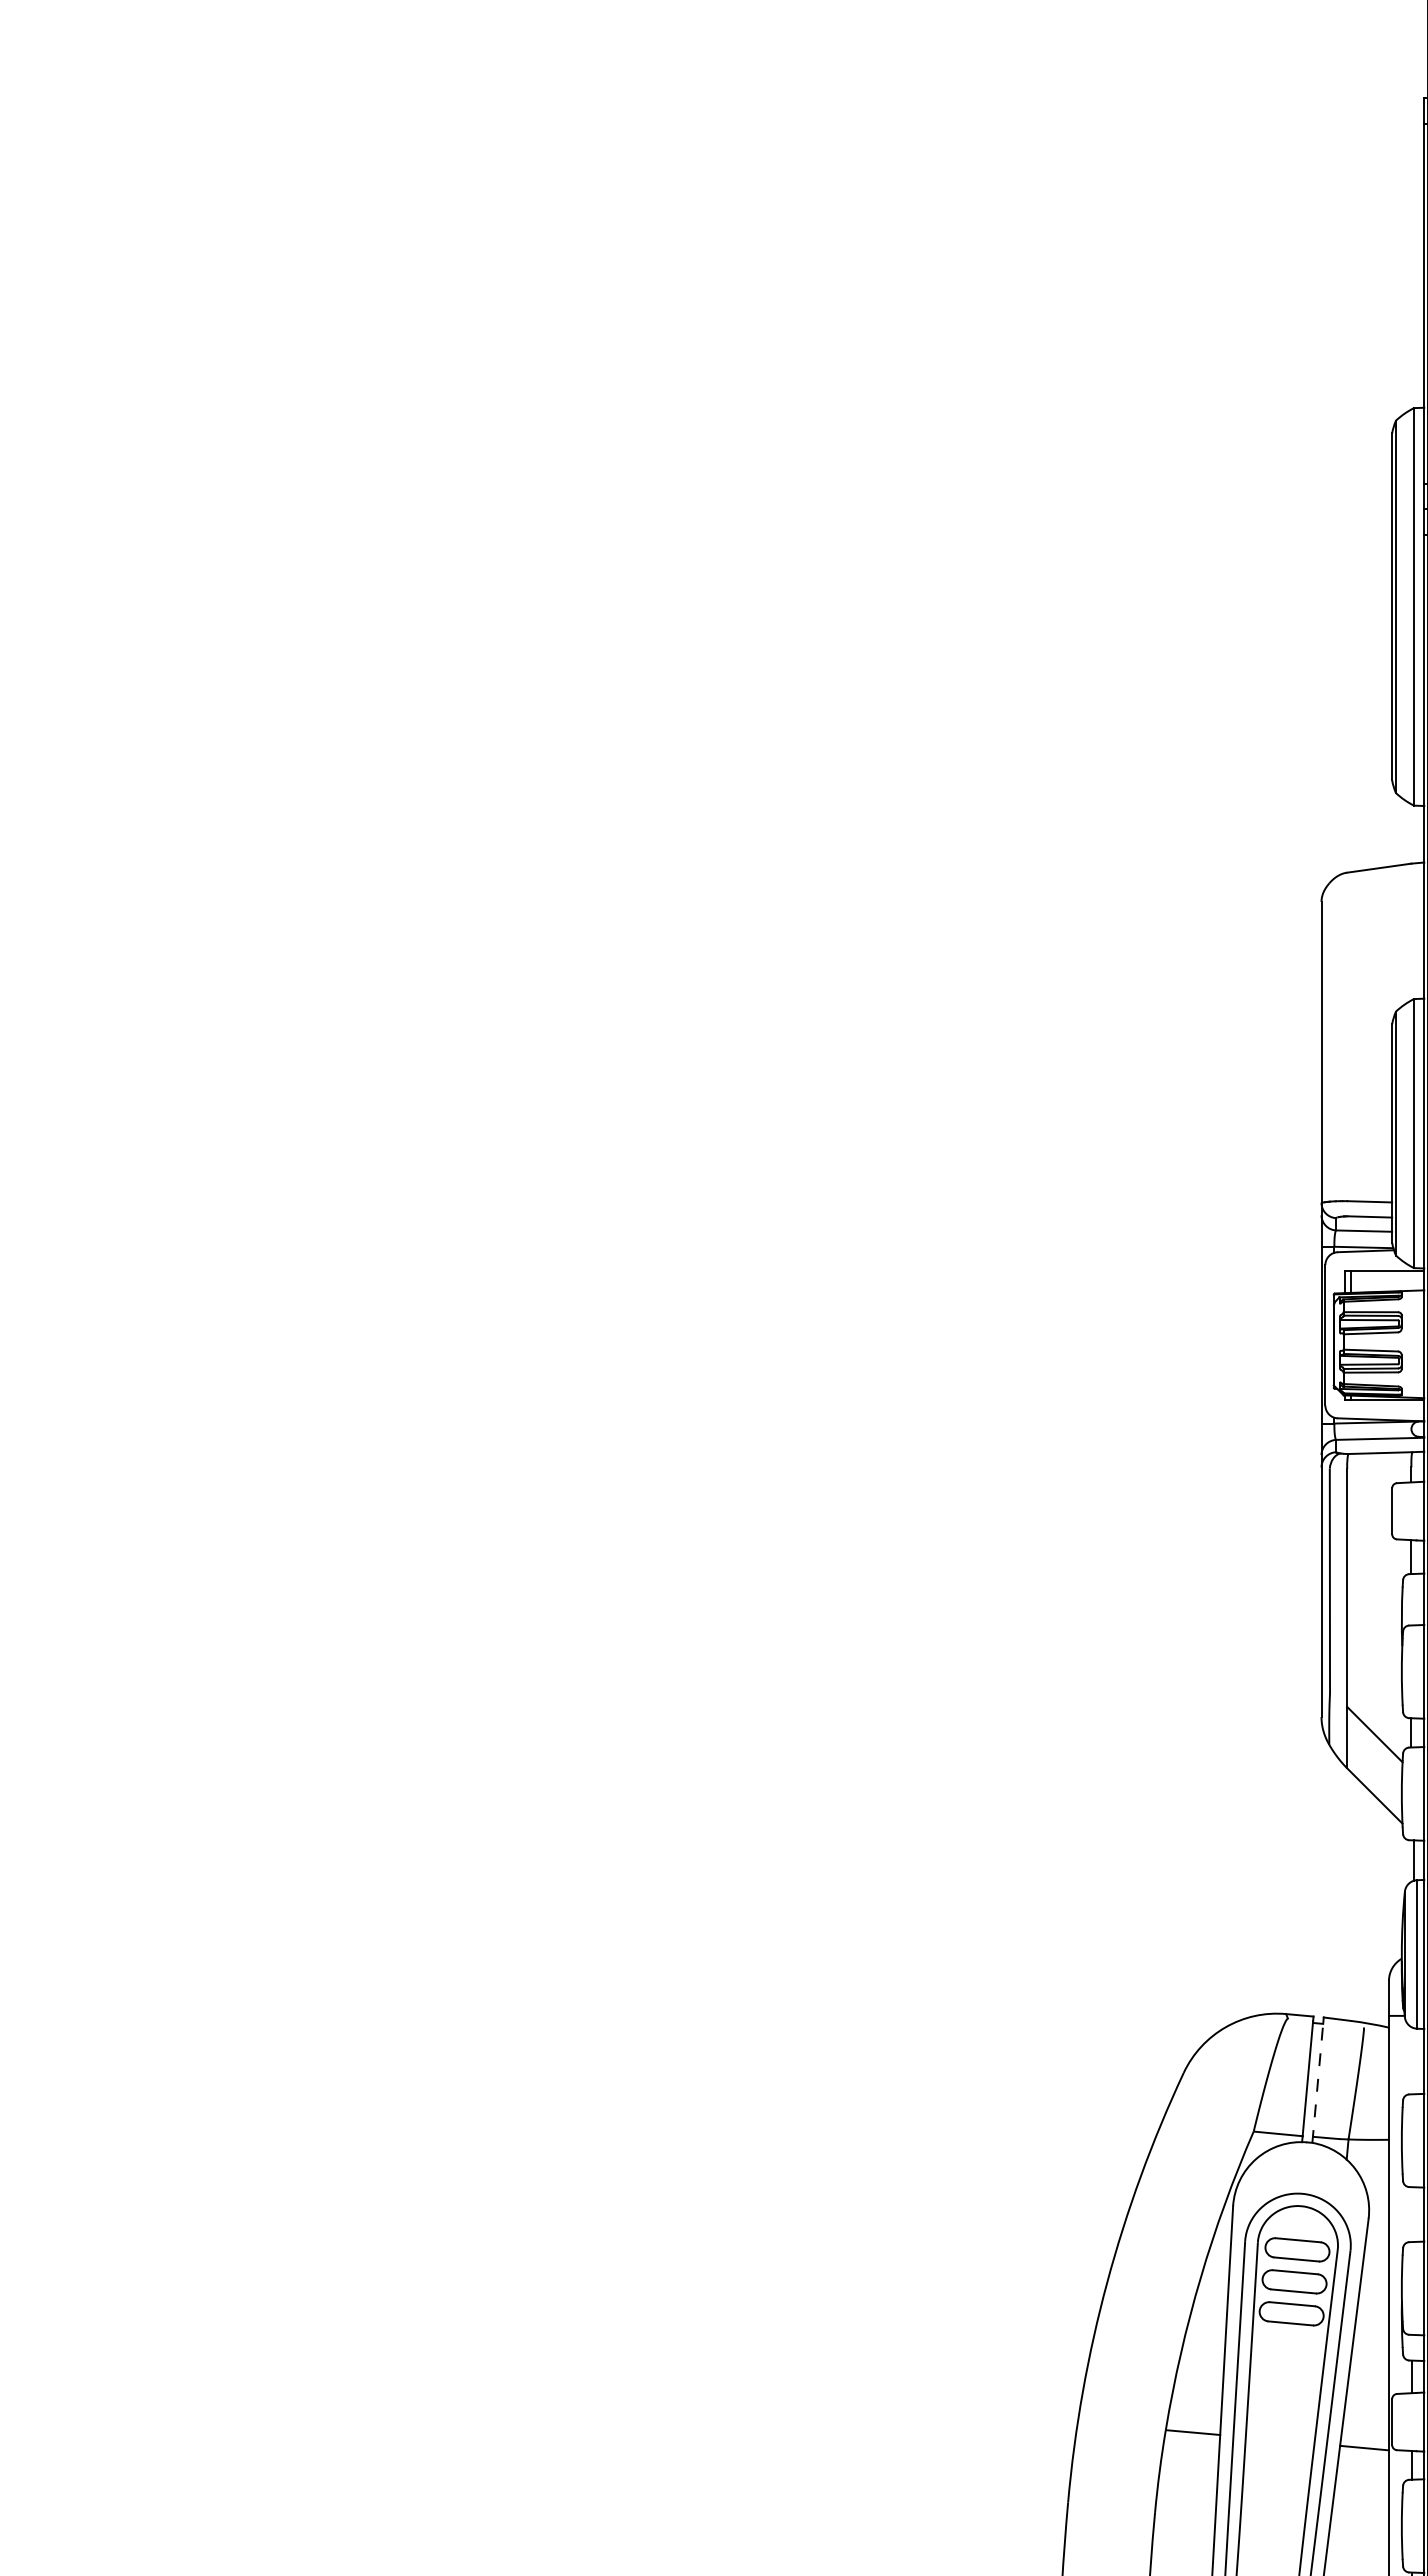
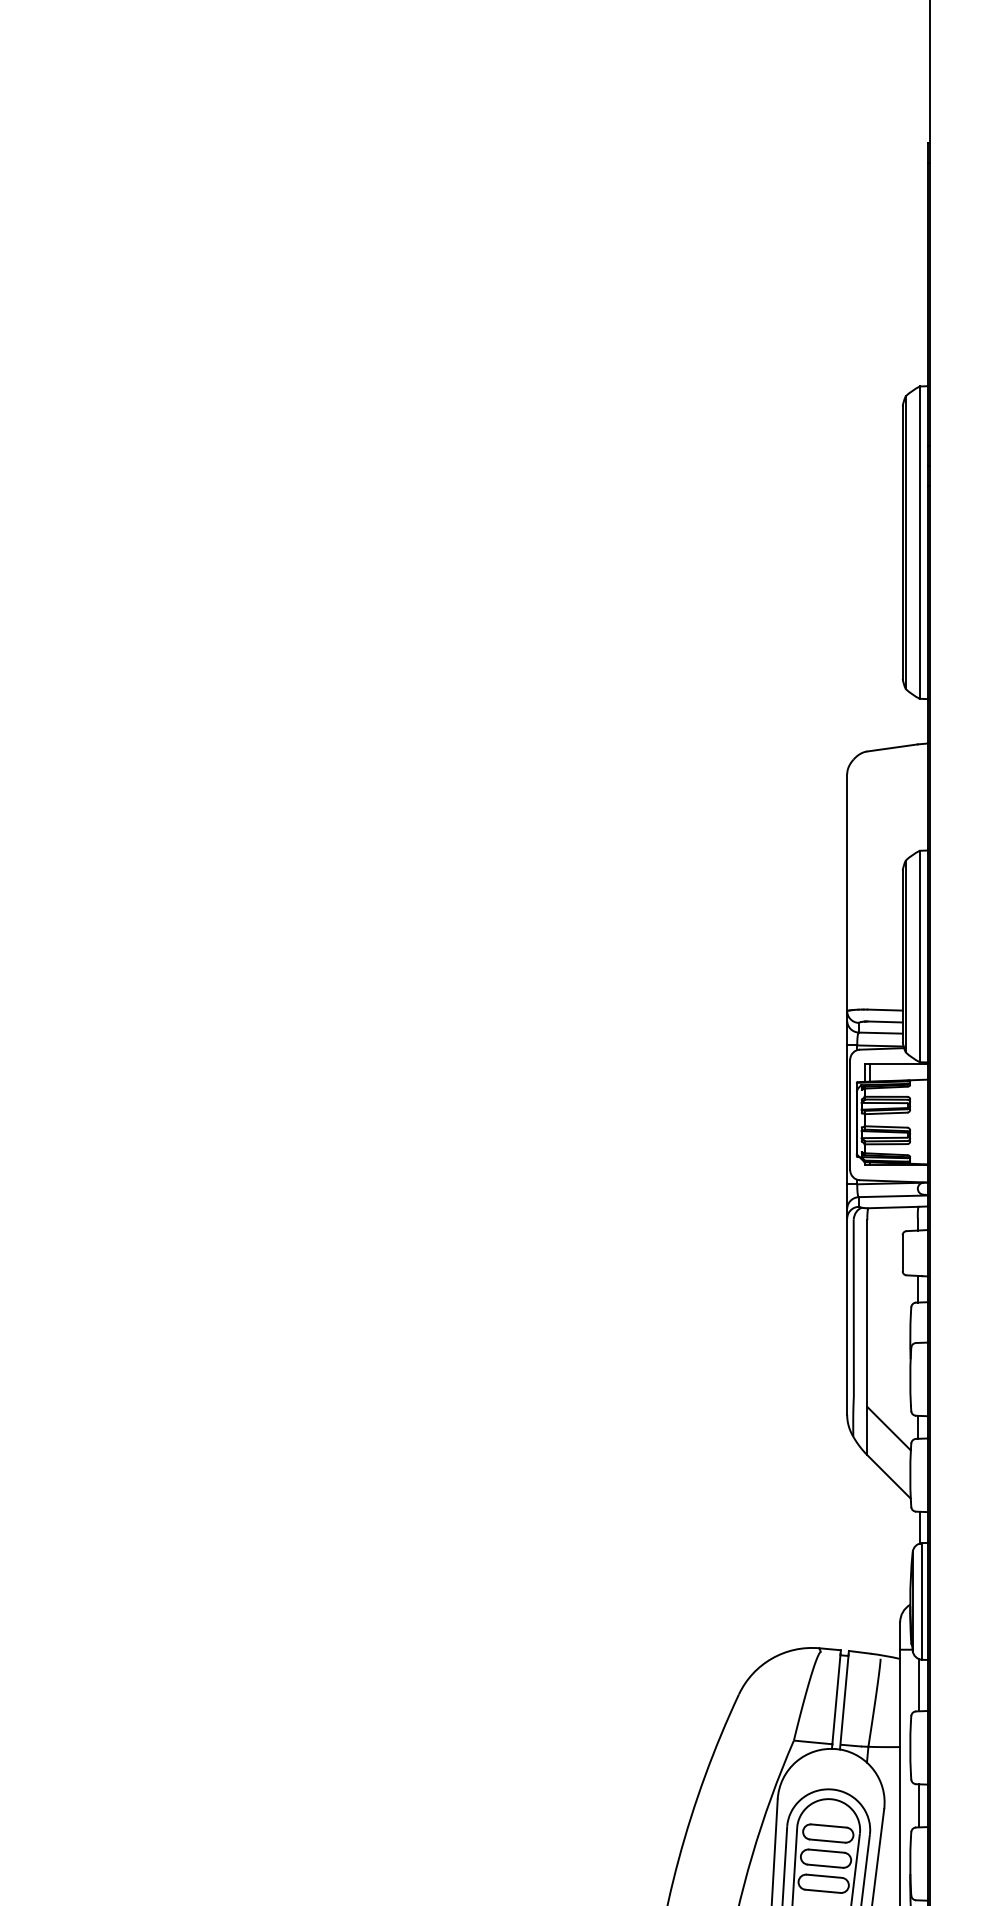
line: (1412, 2060) -> (918, 1684), added
line: (1317, 2082) -> (844, 1702), dashed -> solid
line: (1412, 2214) -> (918, 1805), added

